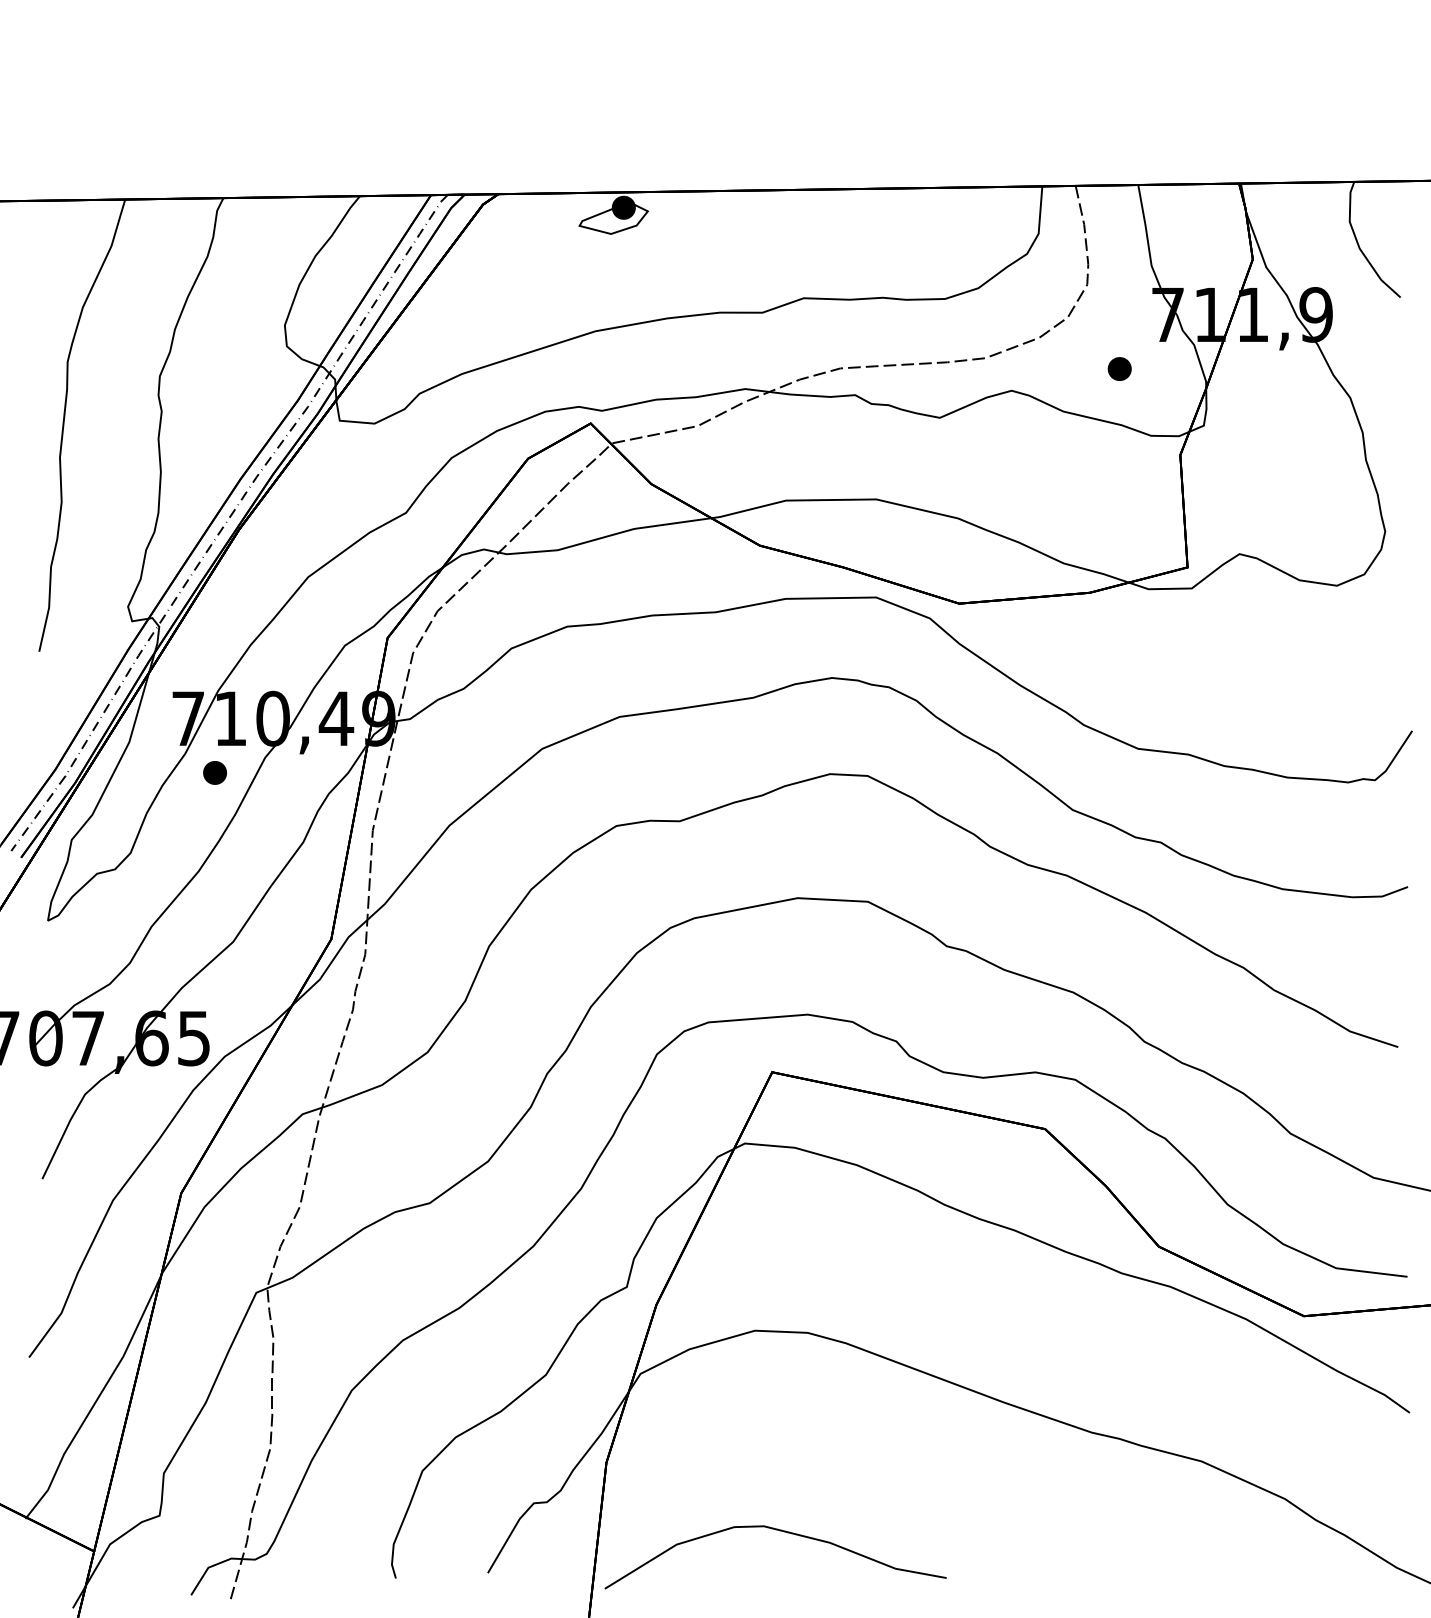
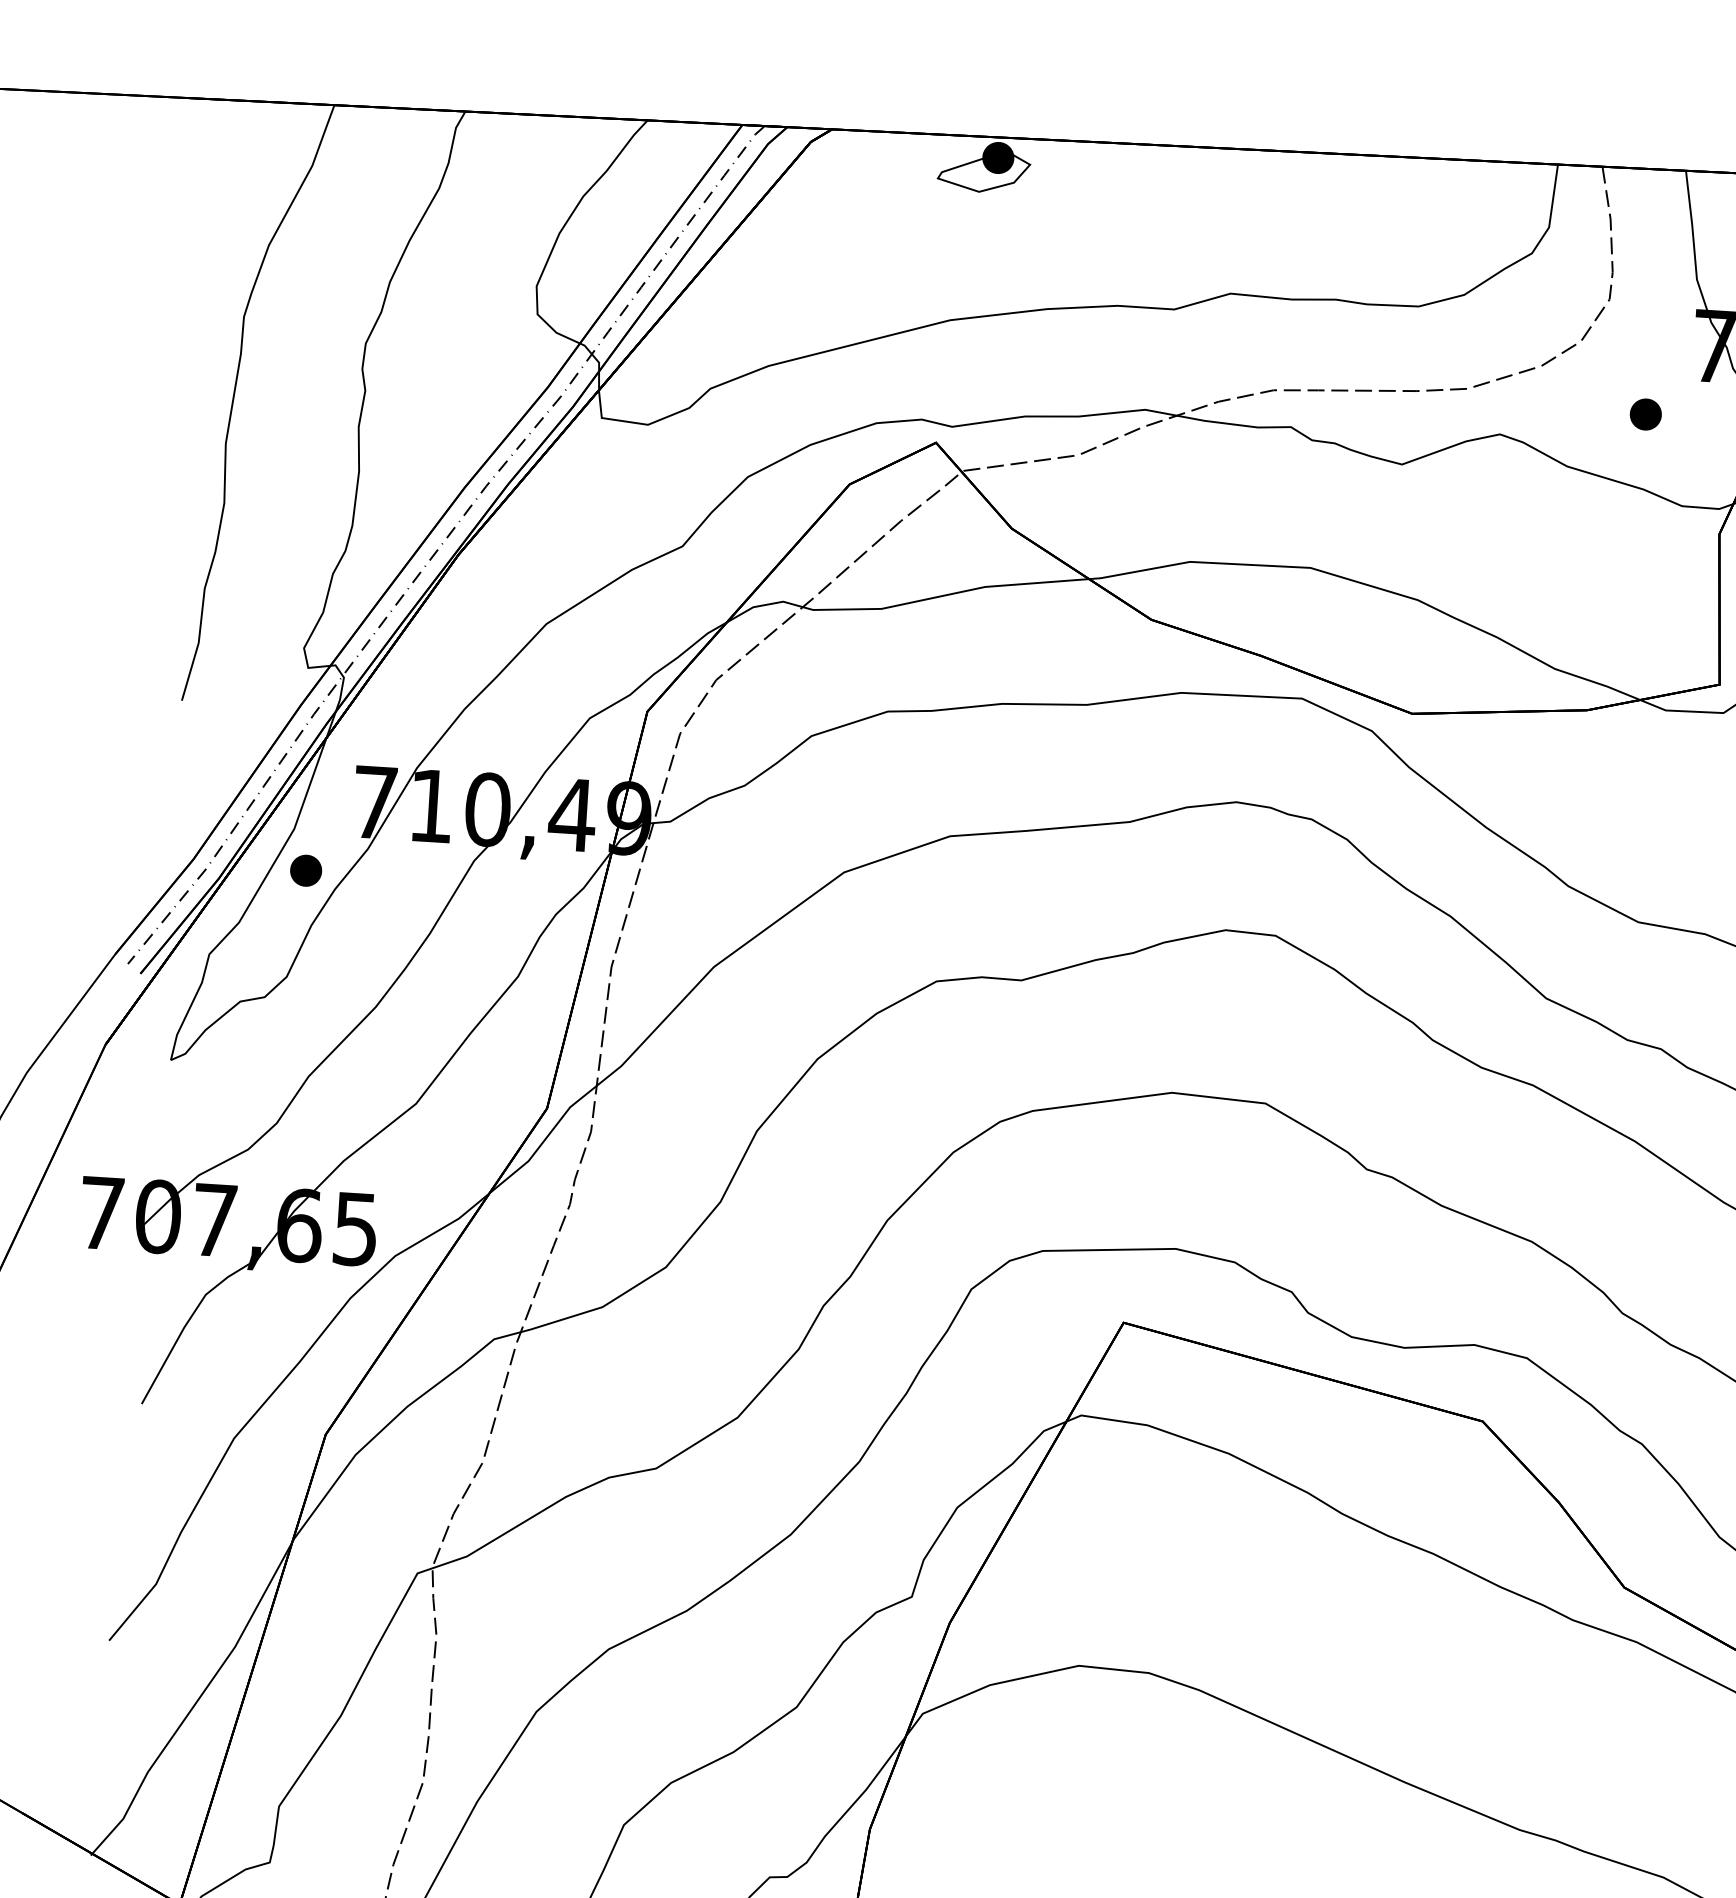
part: (214, 772) -> (305, 870), moved

